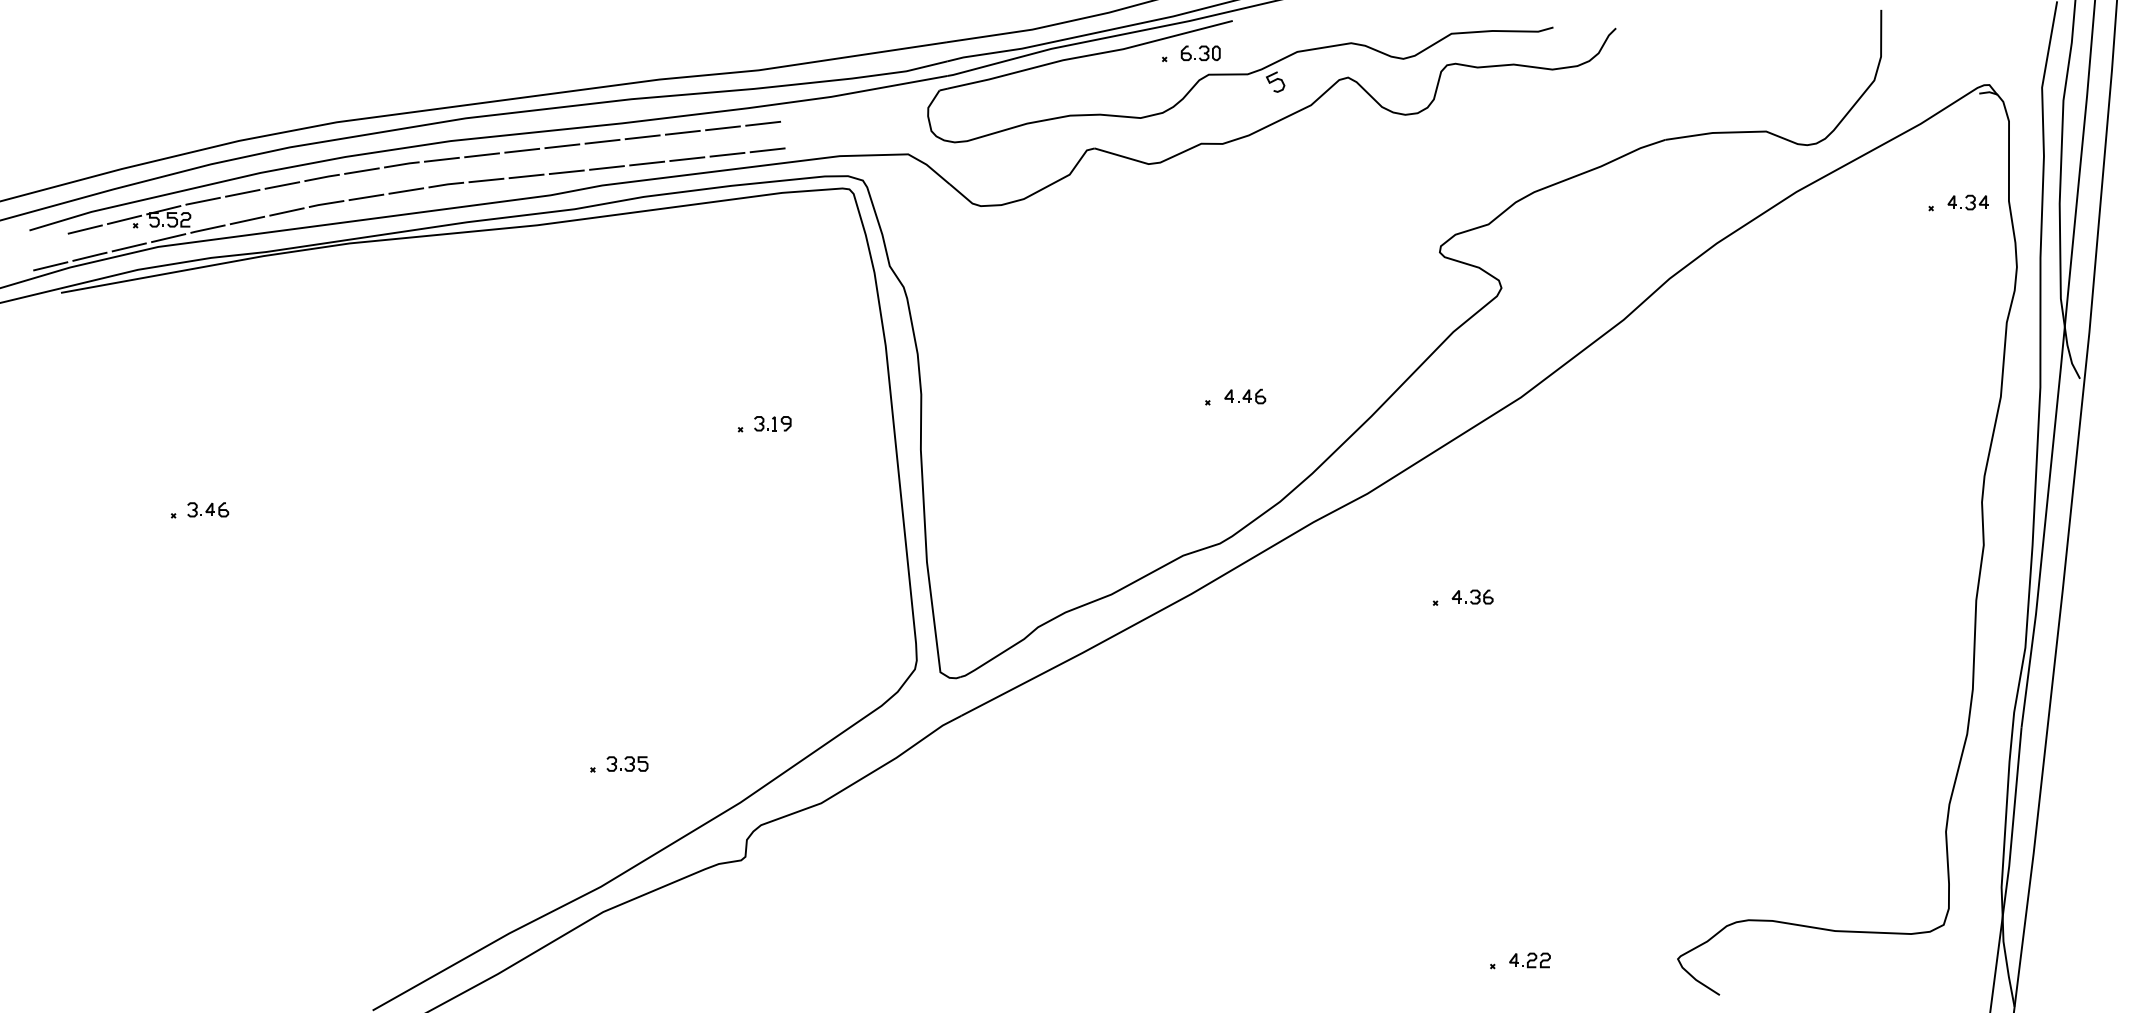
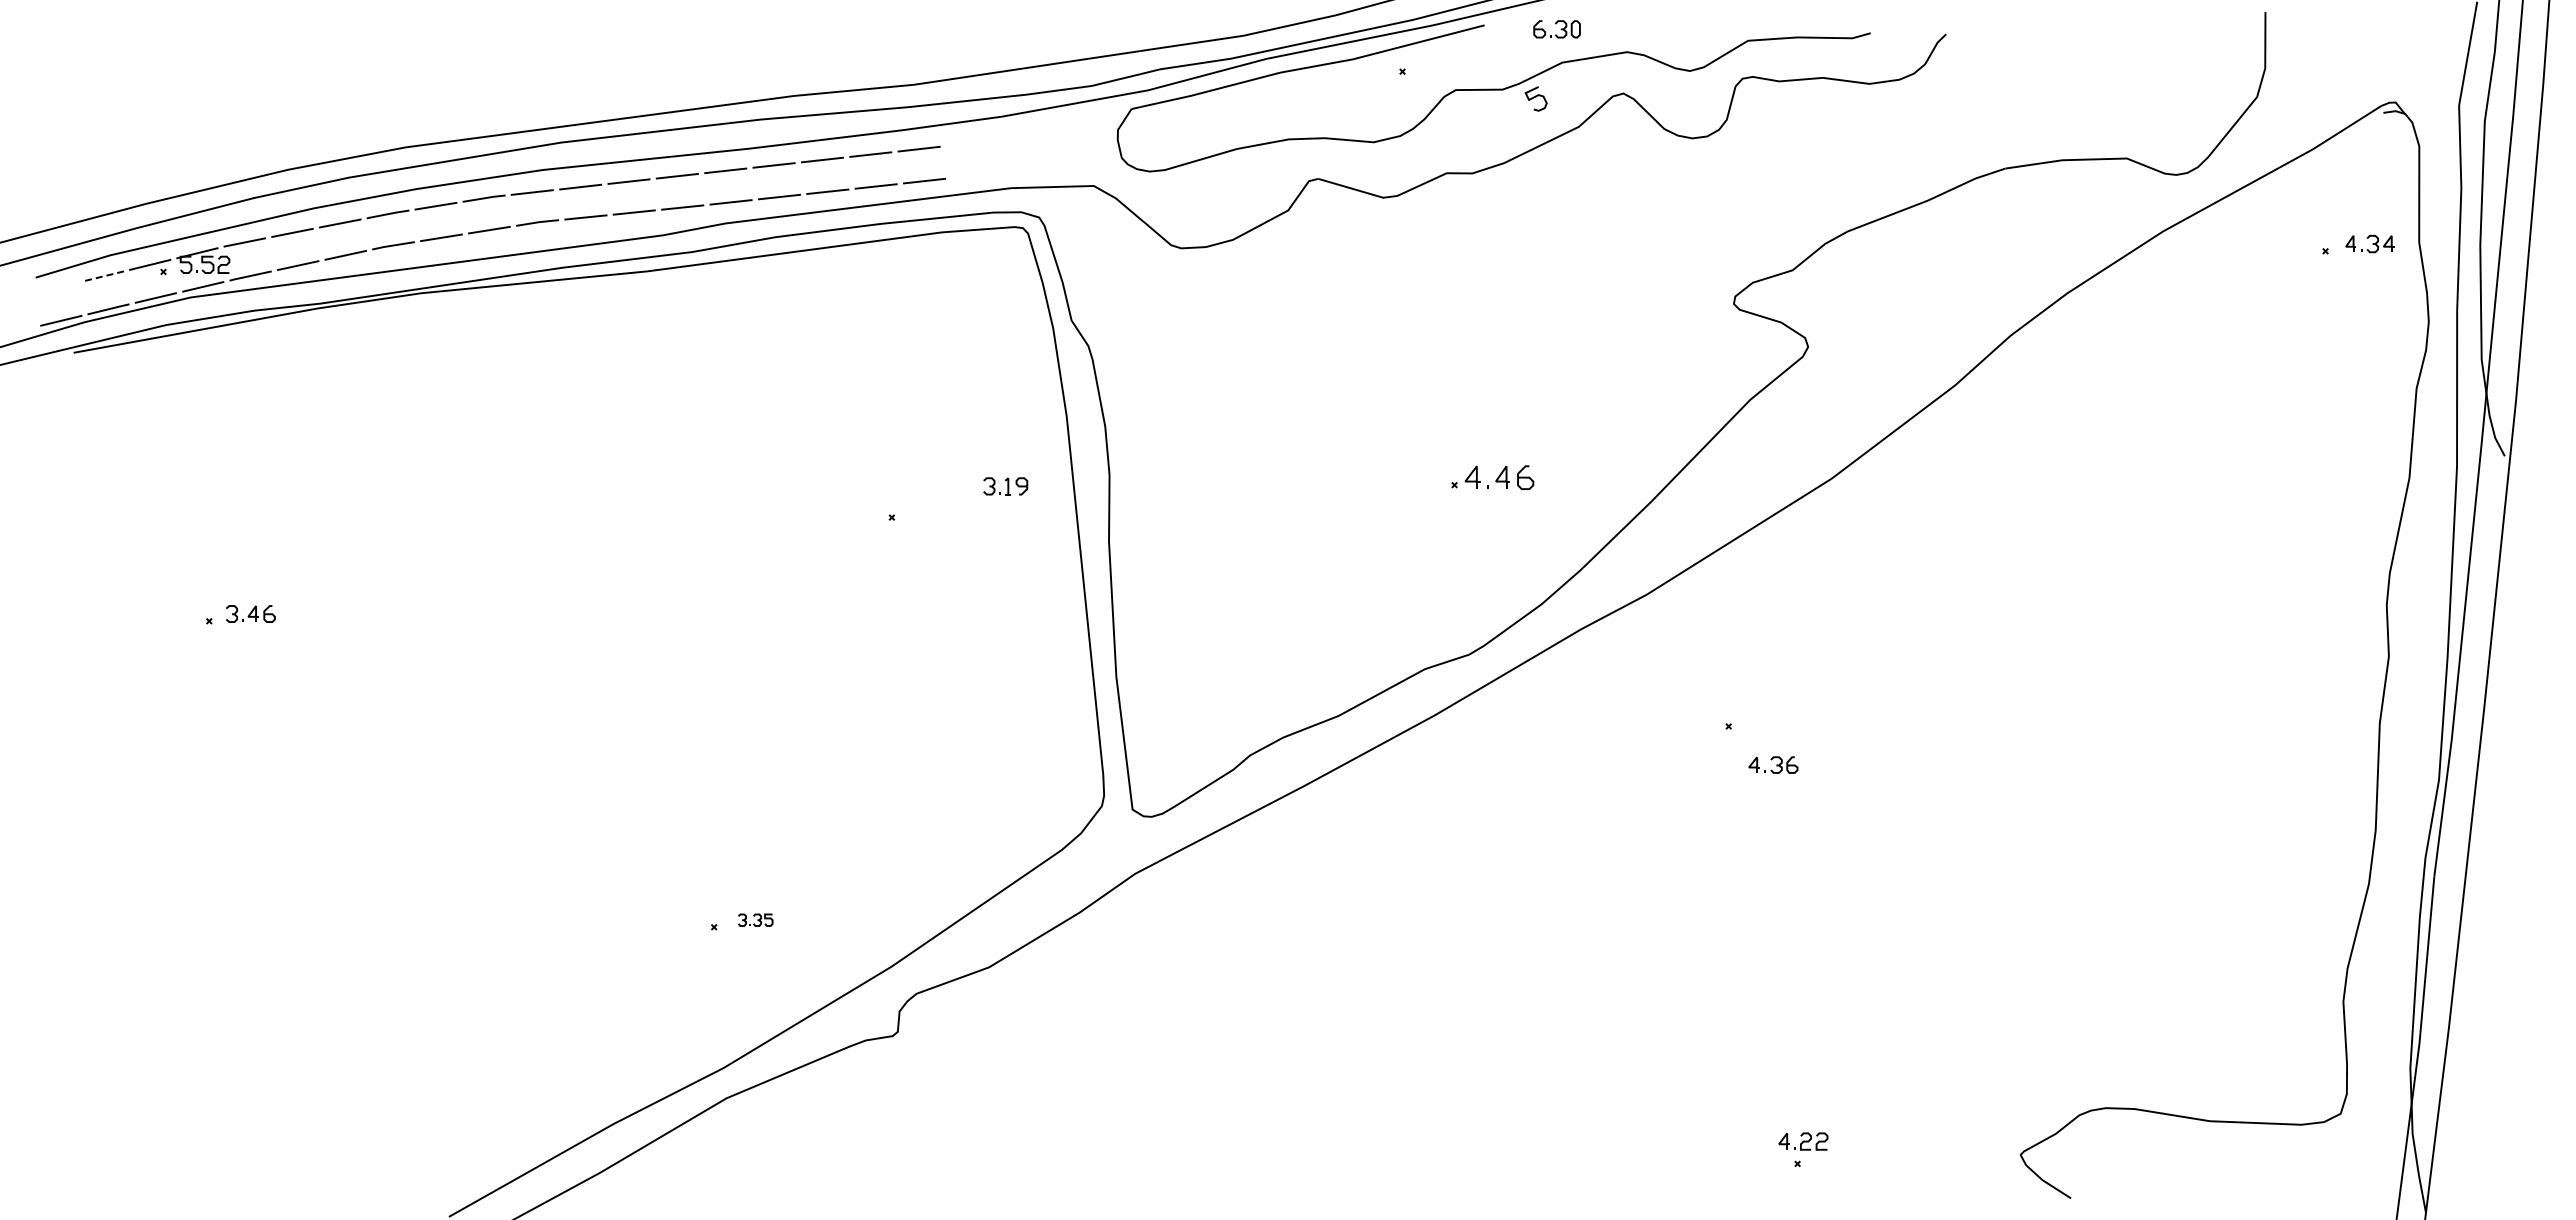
part: (1200, 53) -> (1556, 29), moved
line: (84, 229) -> (102, 276), solid -> dashed
part: (1245, 396) -> (1499, 477), size x1.4
part: (772, 423) -> (1005, 486), moved
part: (1472, 596) -> (1773, 764), moved
part: (627, 764) -> (755, 920), size x0.7
part: (1530, 960) -> (1803, 1141), moved

